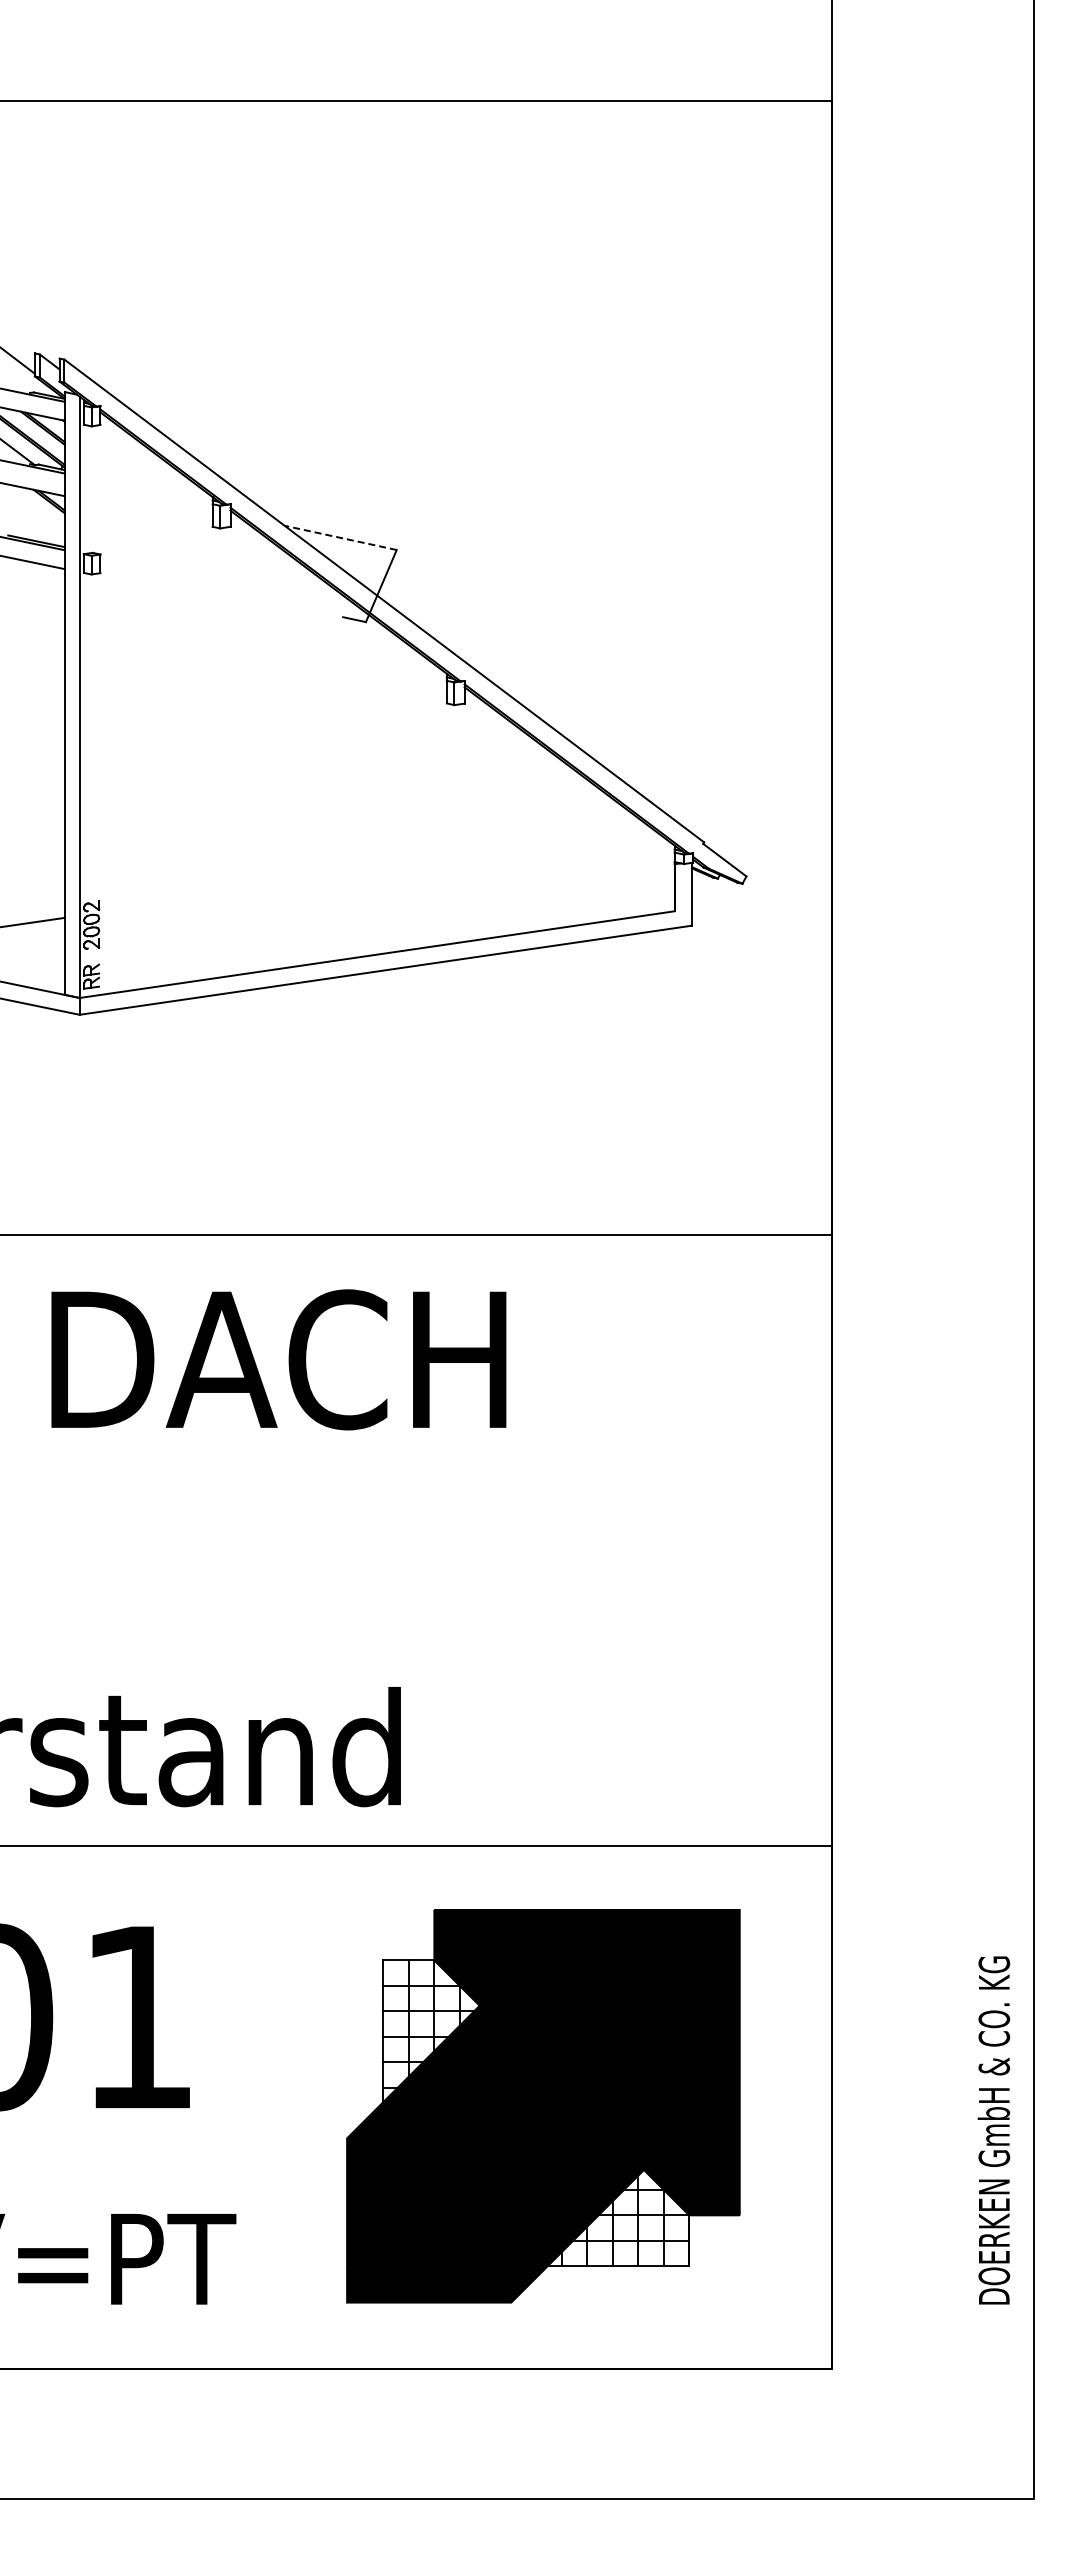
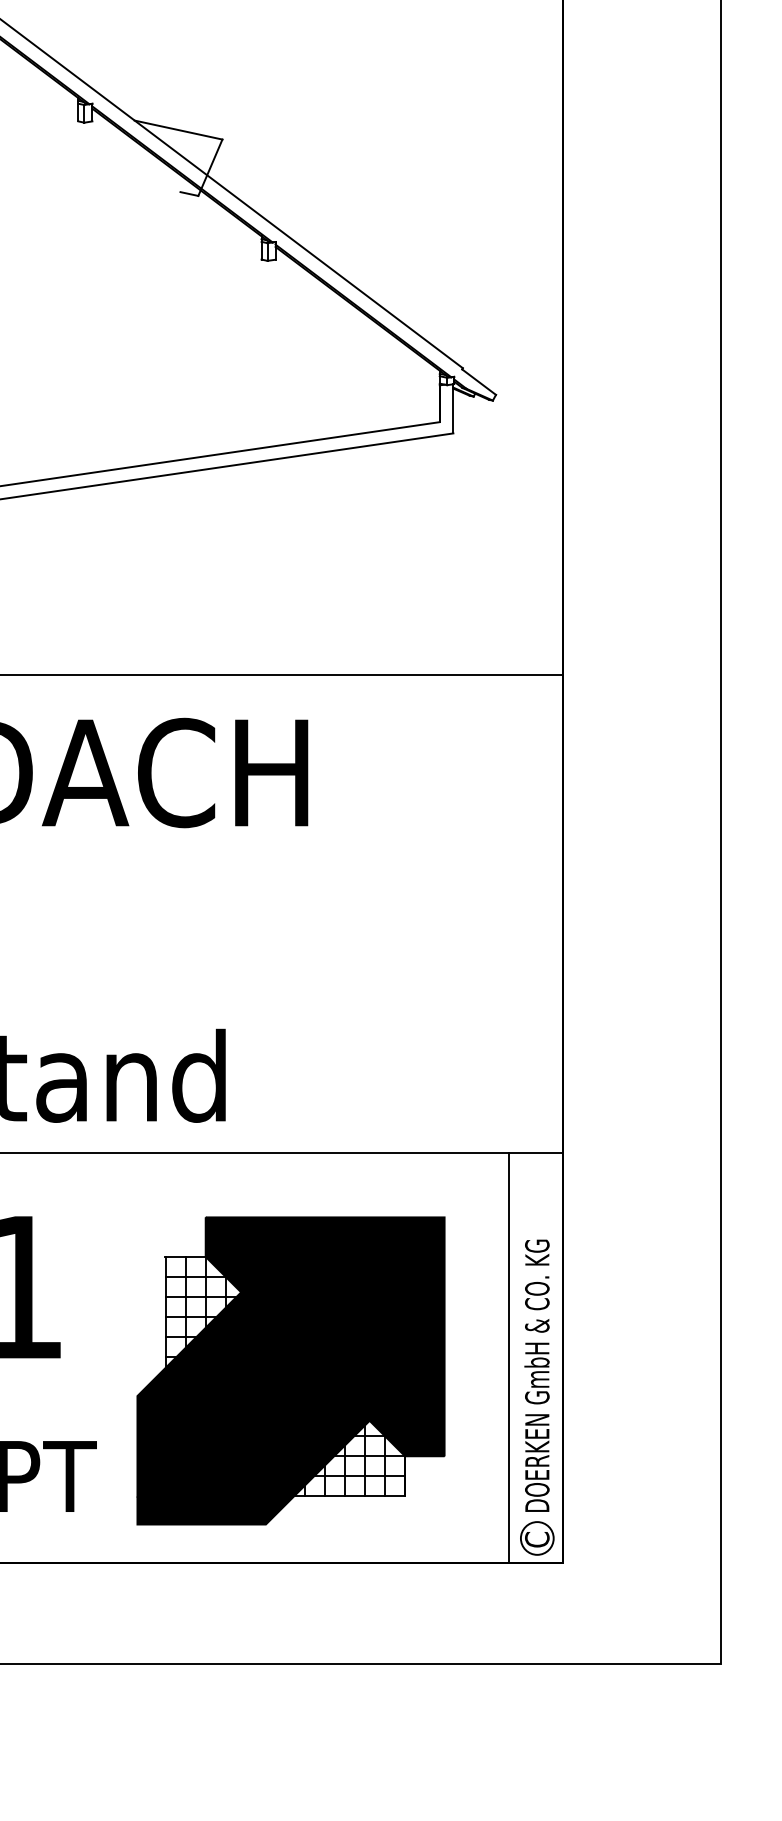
line: (340, 537) -> (178, 129), dashed -> solid
part: (543, 2106) -> (291, 1371), moved
line: (762, 2107) -> (508, 1357), added
text: (993, 2130) -> (536, 1375), moved
part: (799, 2338) -> (537, 1538), added

